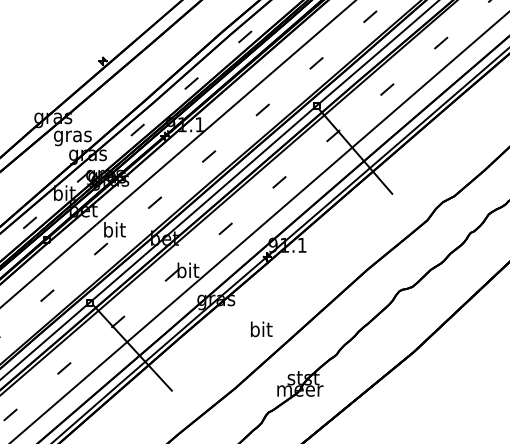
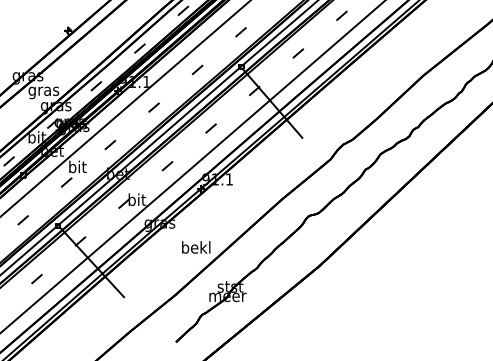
text: (261, 329) -> (196, 247), bit -> bekl

